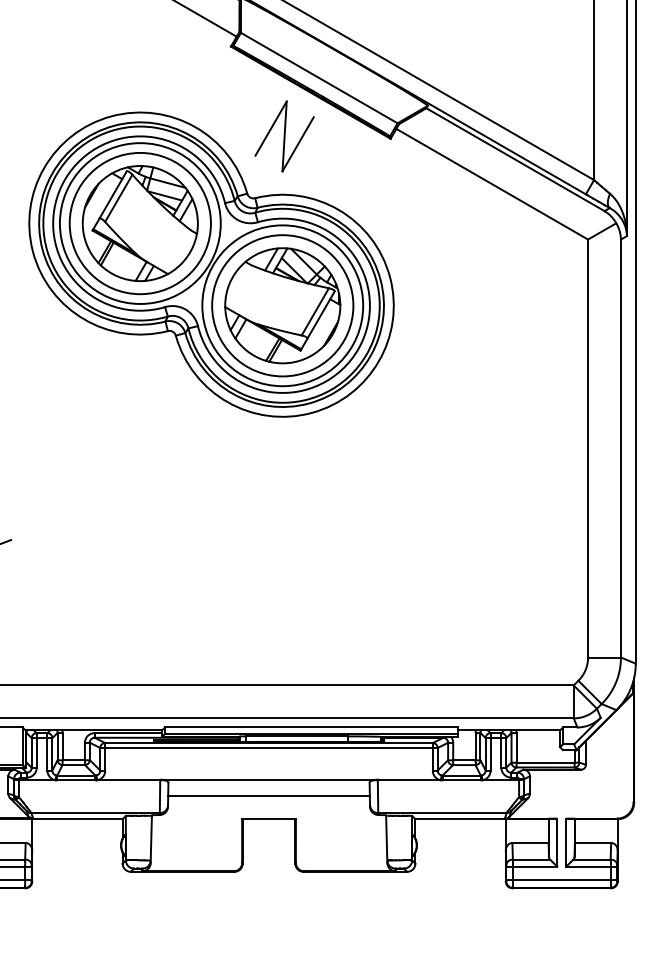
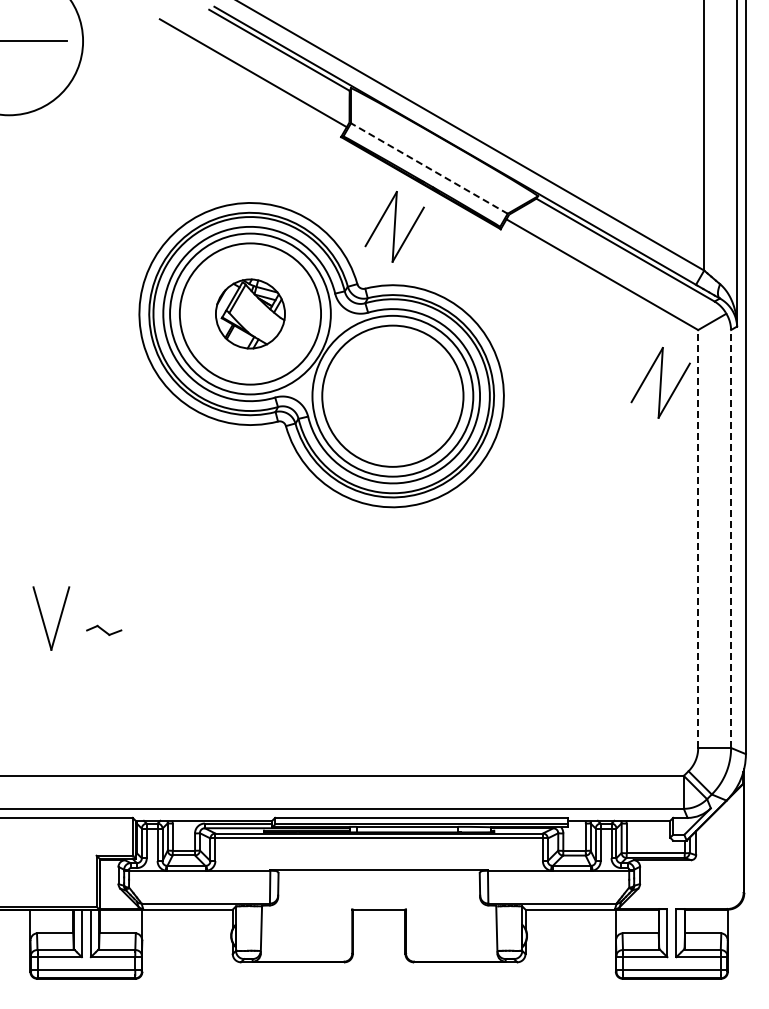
line: (319, 78) -> (429, 168), solid -> dashed
part: (140, 223) -> (250, 313), size x0.6
part: (550, 292) -> (660, 382), added
part: (282, 305) -> (392, 395), removed
line: (588, 449) -> (698, 539), solid -> dashed
line: (621, 449) -> (731, 539), solid -> dashed
line: (268, 796) -> (378, 886), removed

